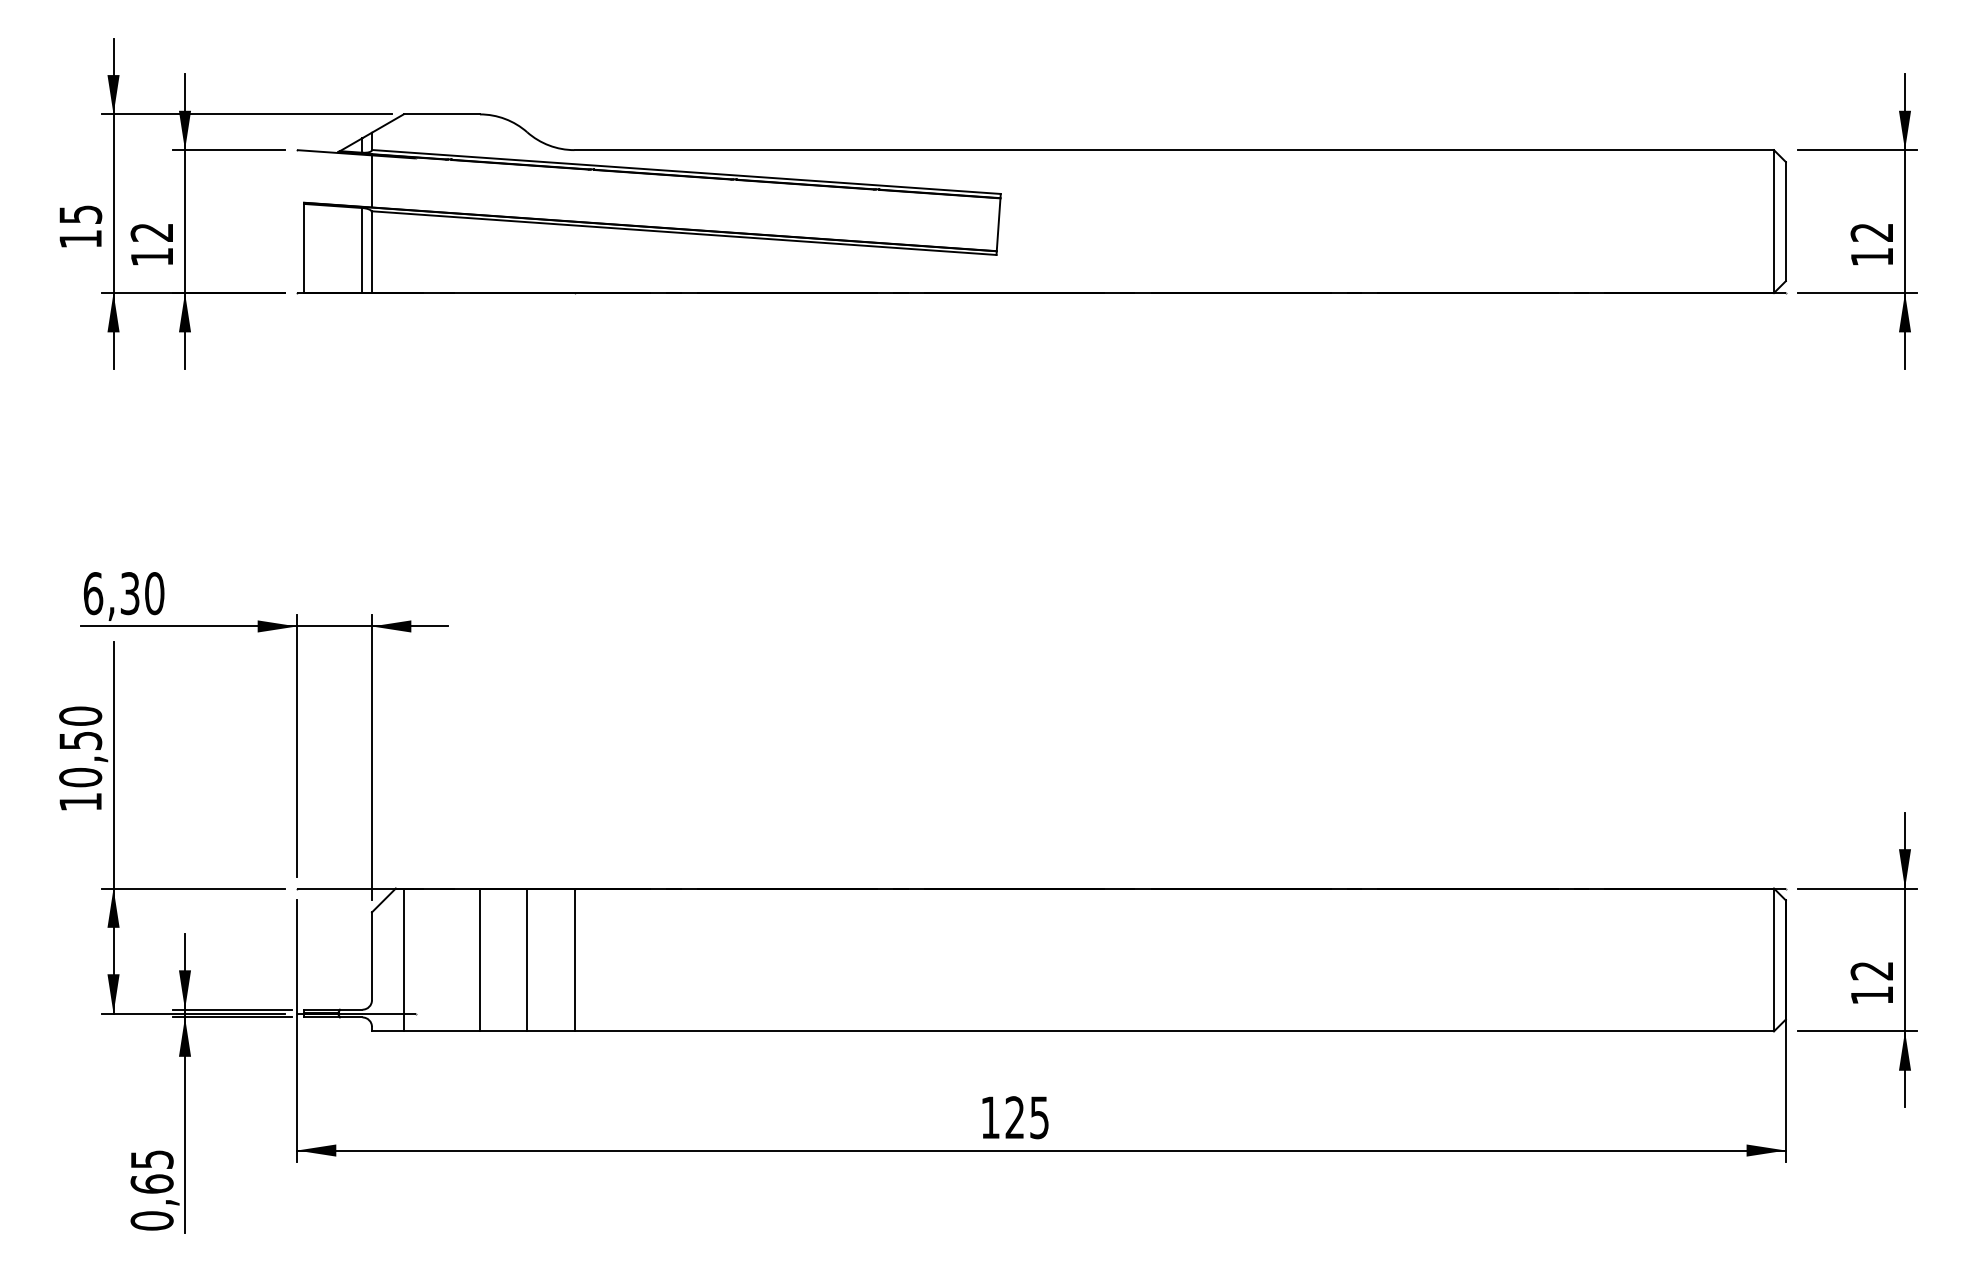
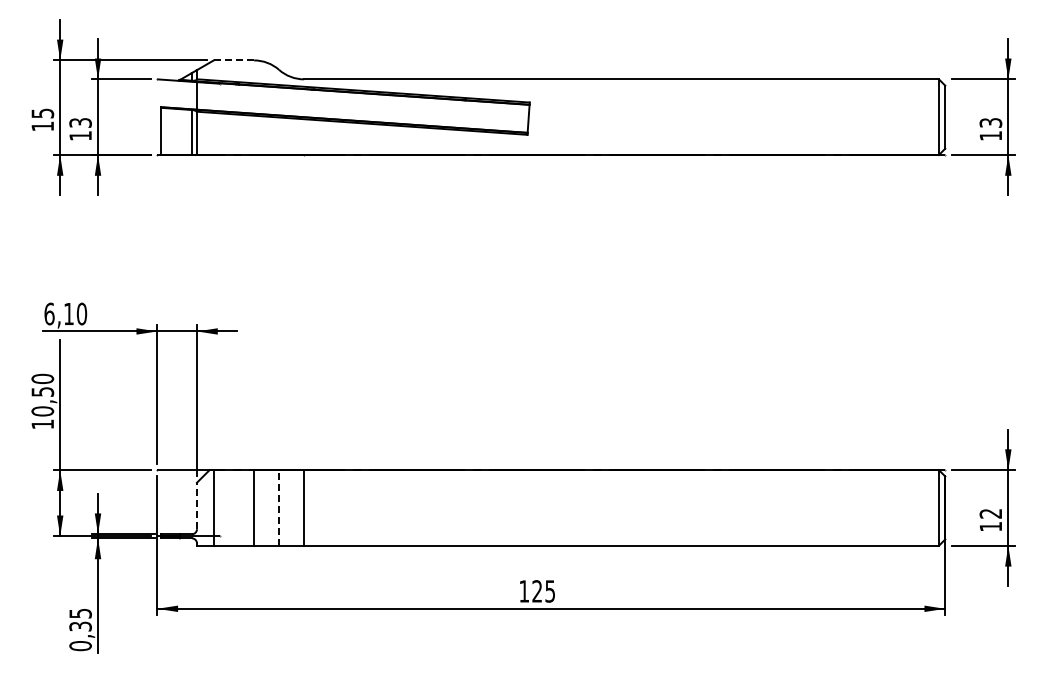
line: (440, 114) -> (233, 60), solid -> dashed
text: (151, 231) -> (80, 122), 12 -> 13
text: (1873, 231) -> (991, 122), 12 -> 13
text: (129, 592) -> (68, 313), 6,30 -> 6,10
line: (371, 955) -> (196, 505), solid -> dashed
line: (527, 959) -> (279, 507), solid -> dashed
text: (151, 1183) -> (80, 626), 0,65 -> 0,35

